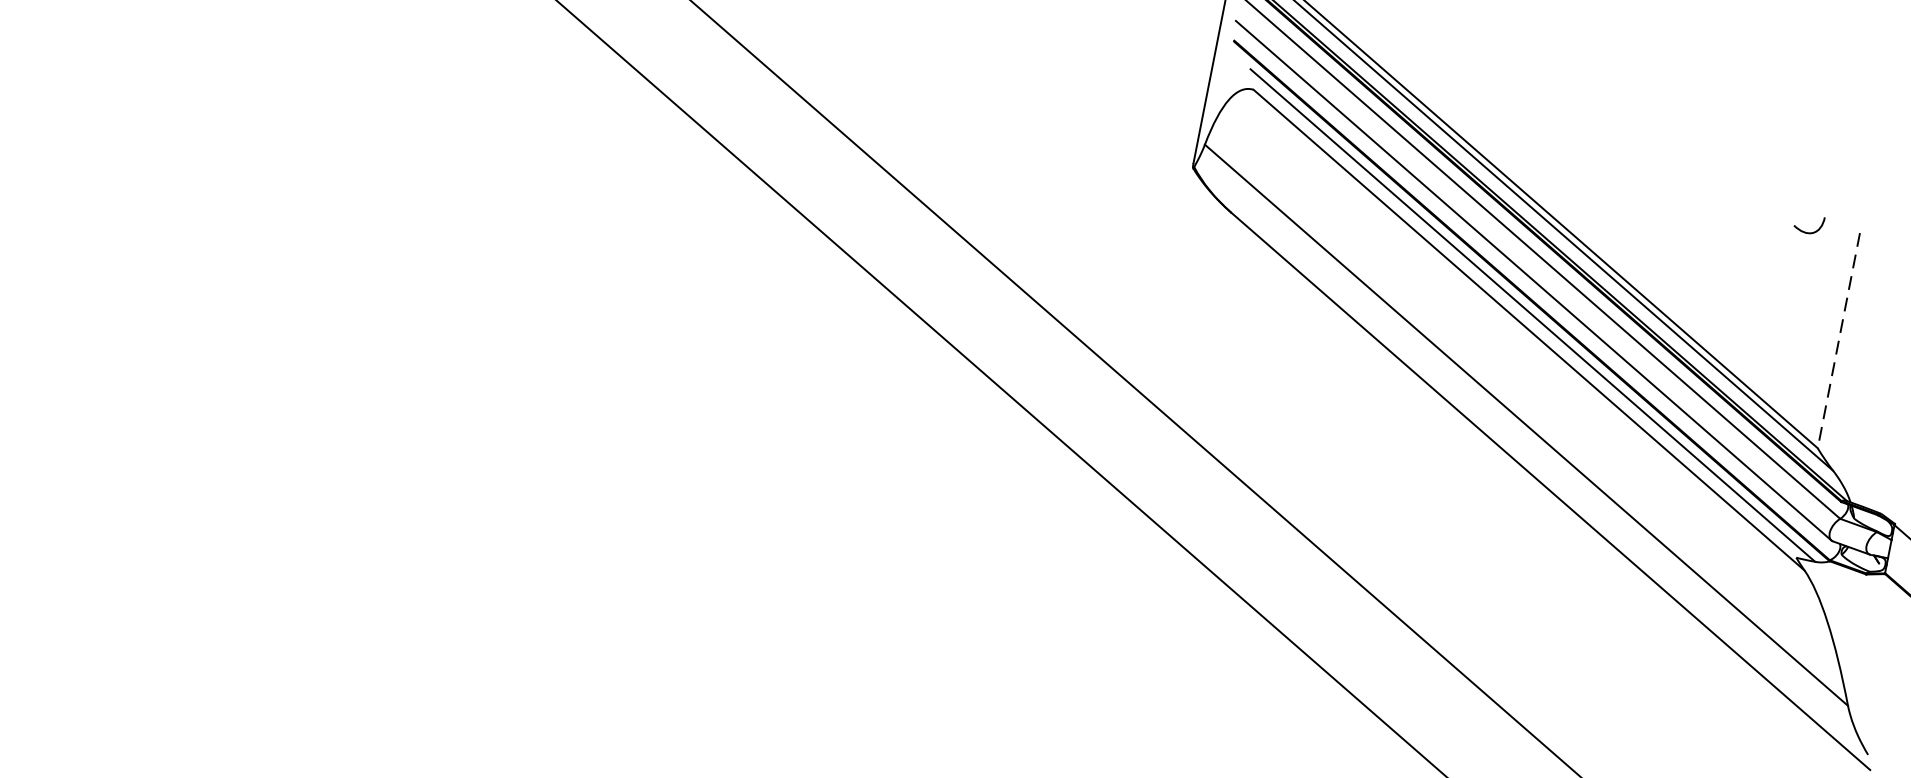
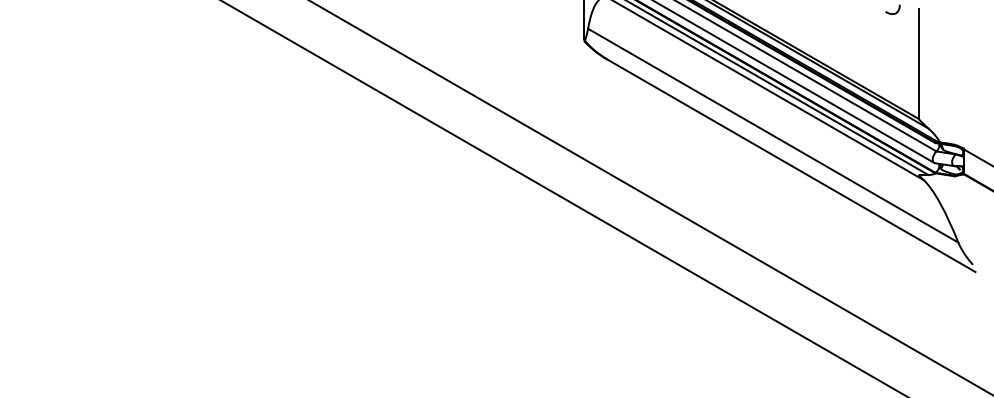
line: (1838, 339) -> (918, 63), dashed -> solid

